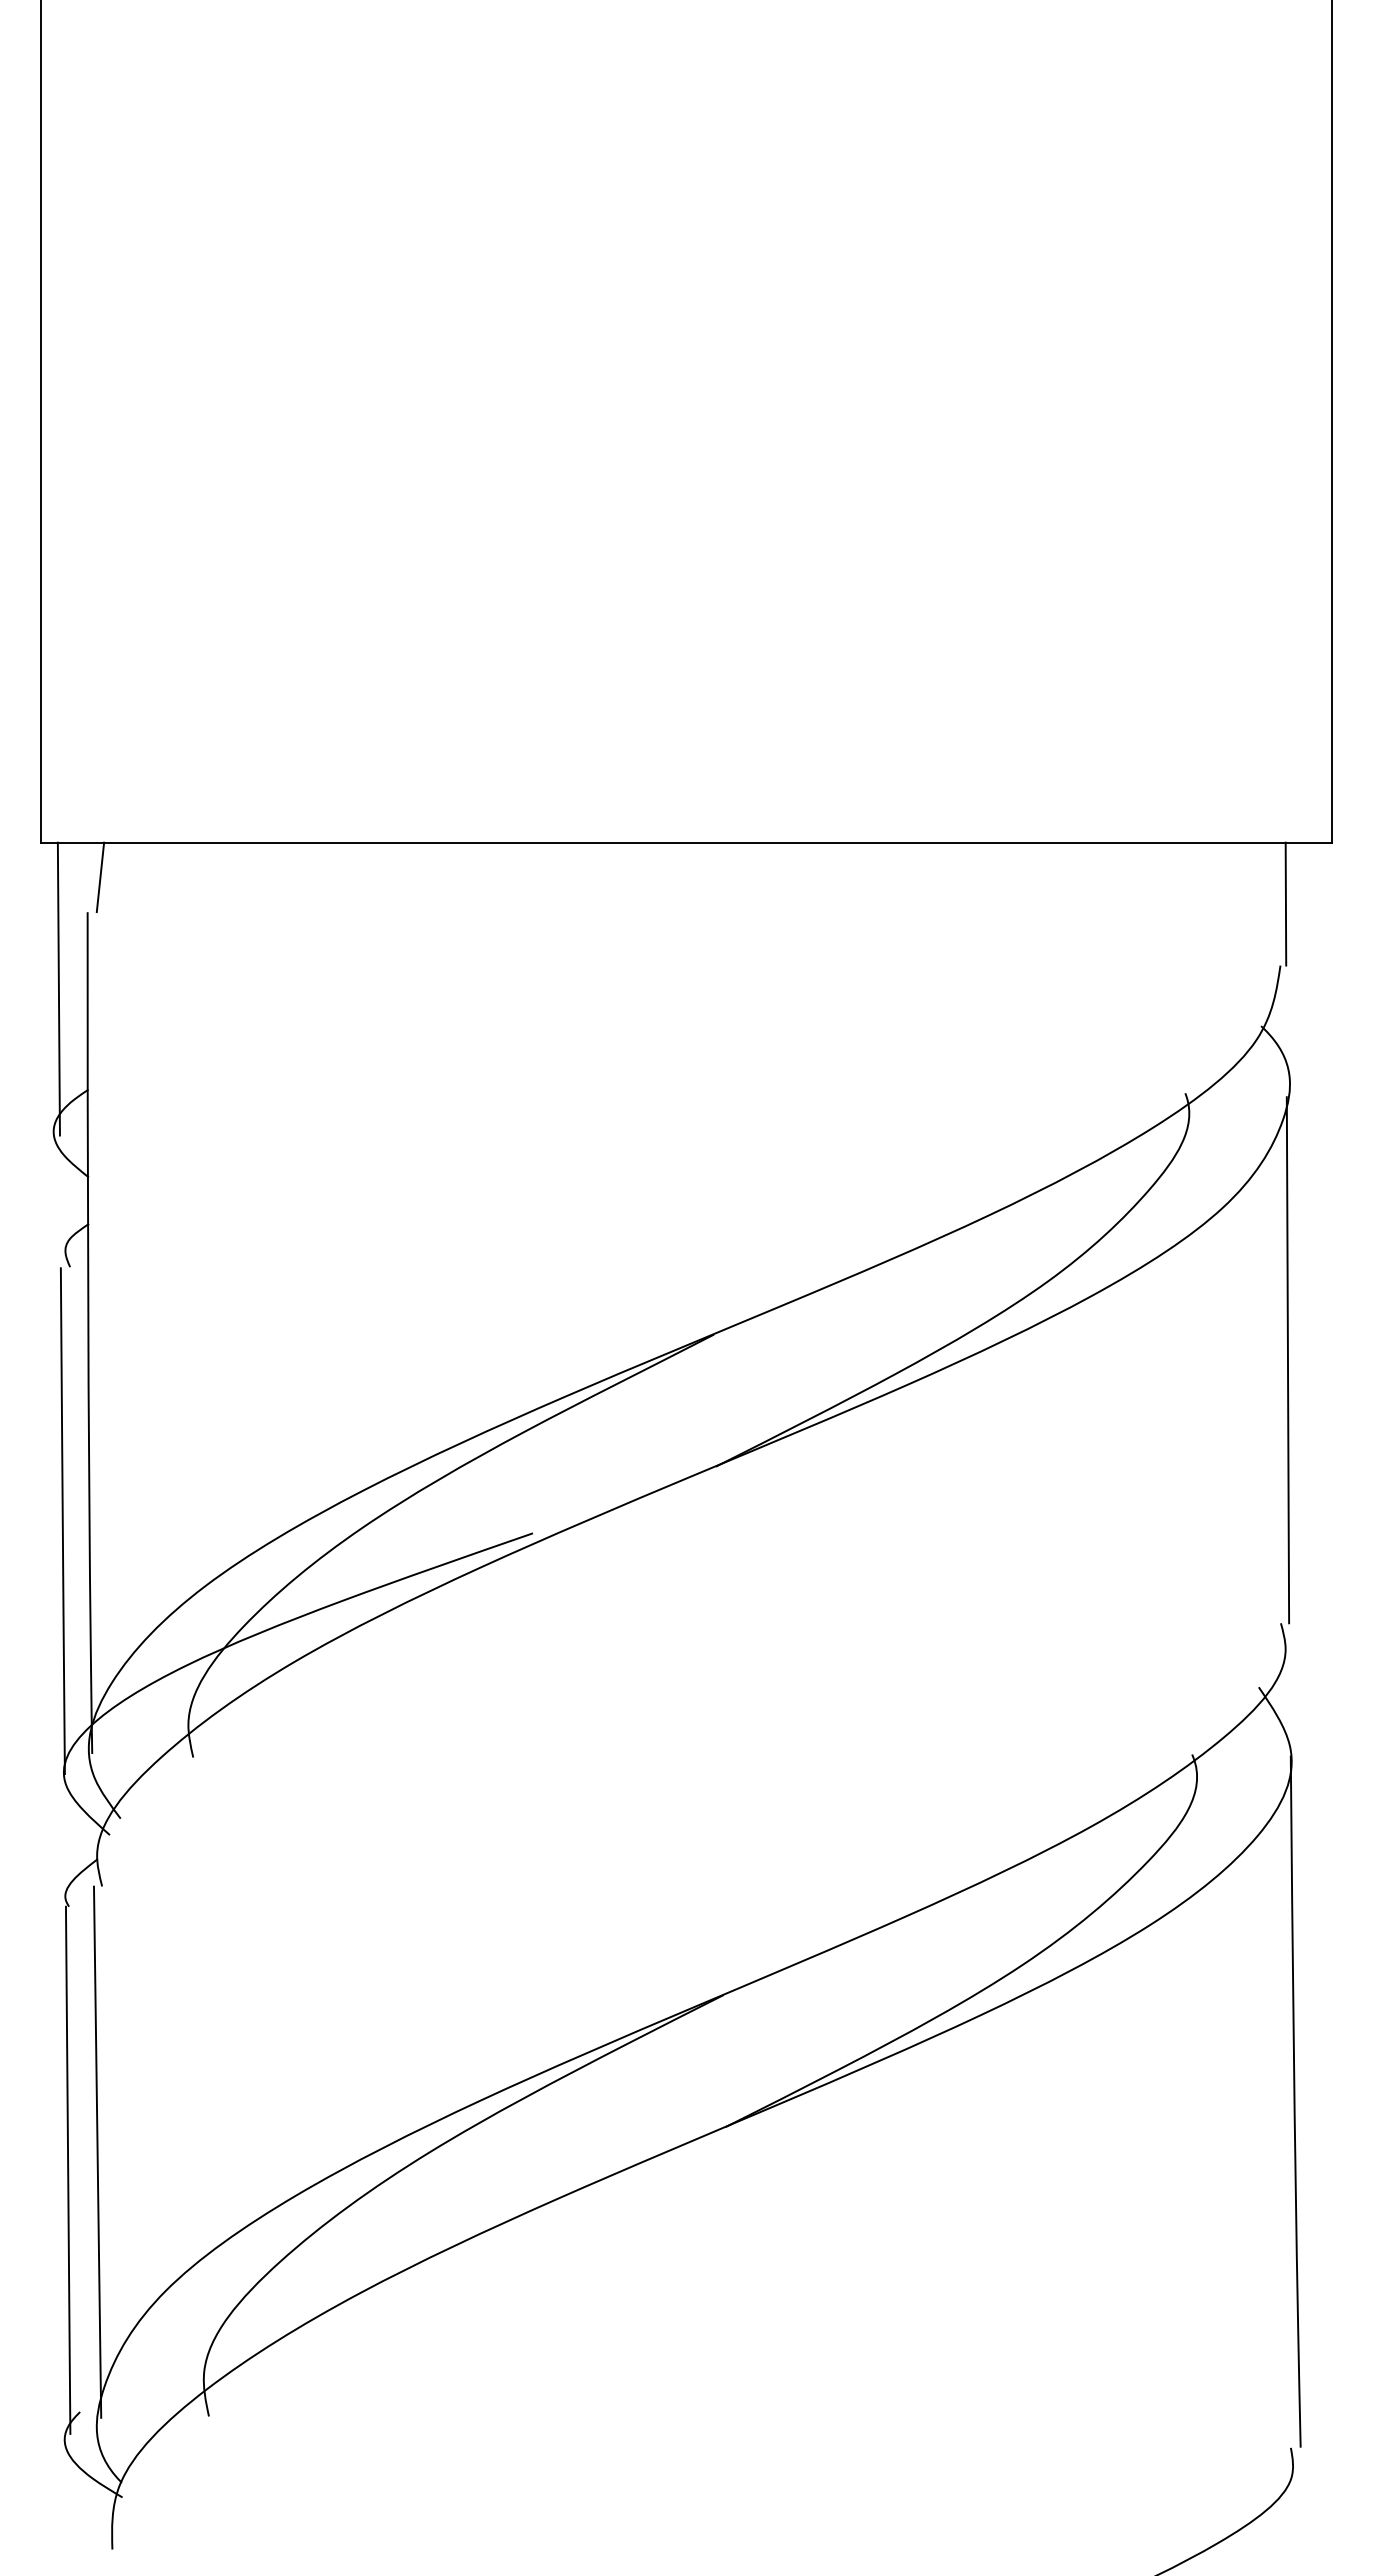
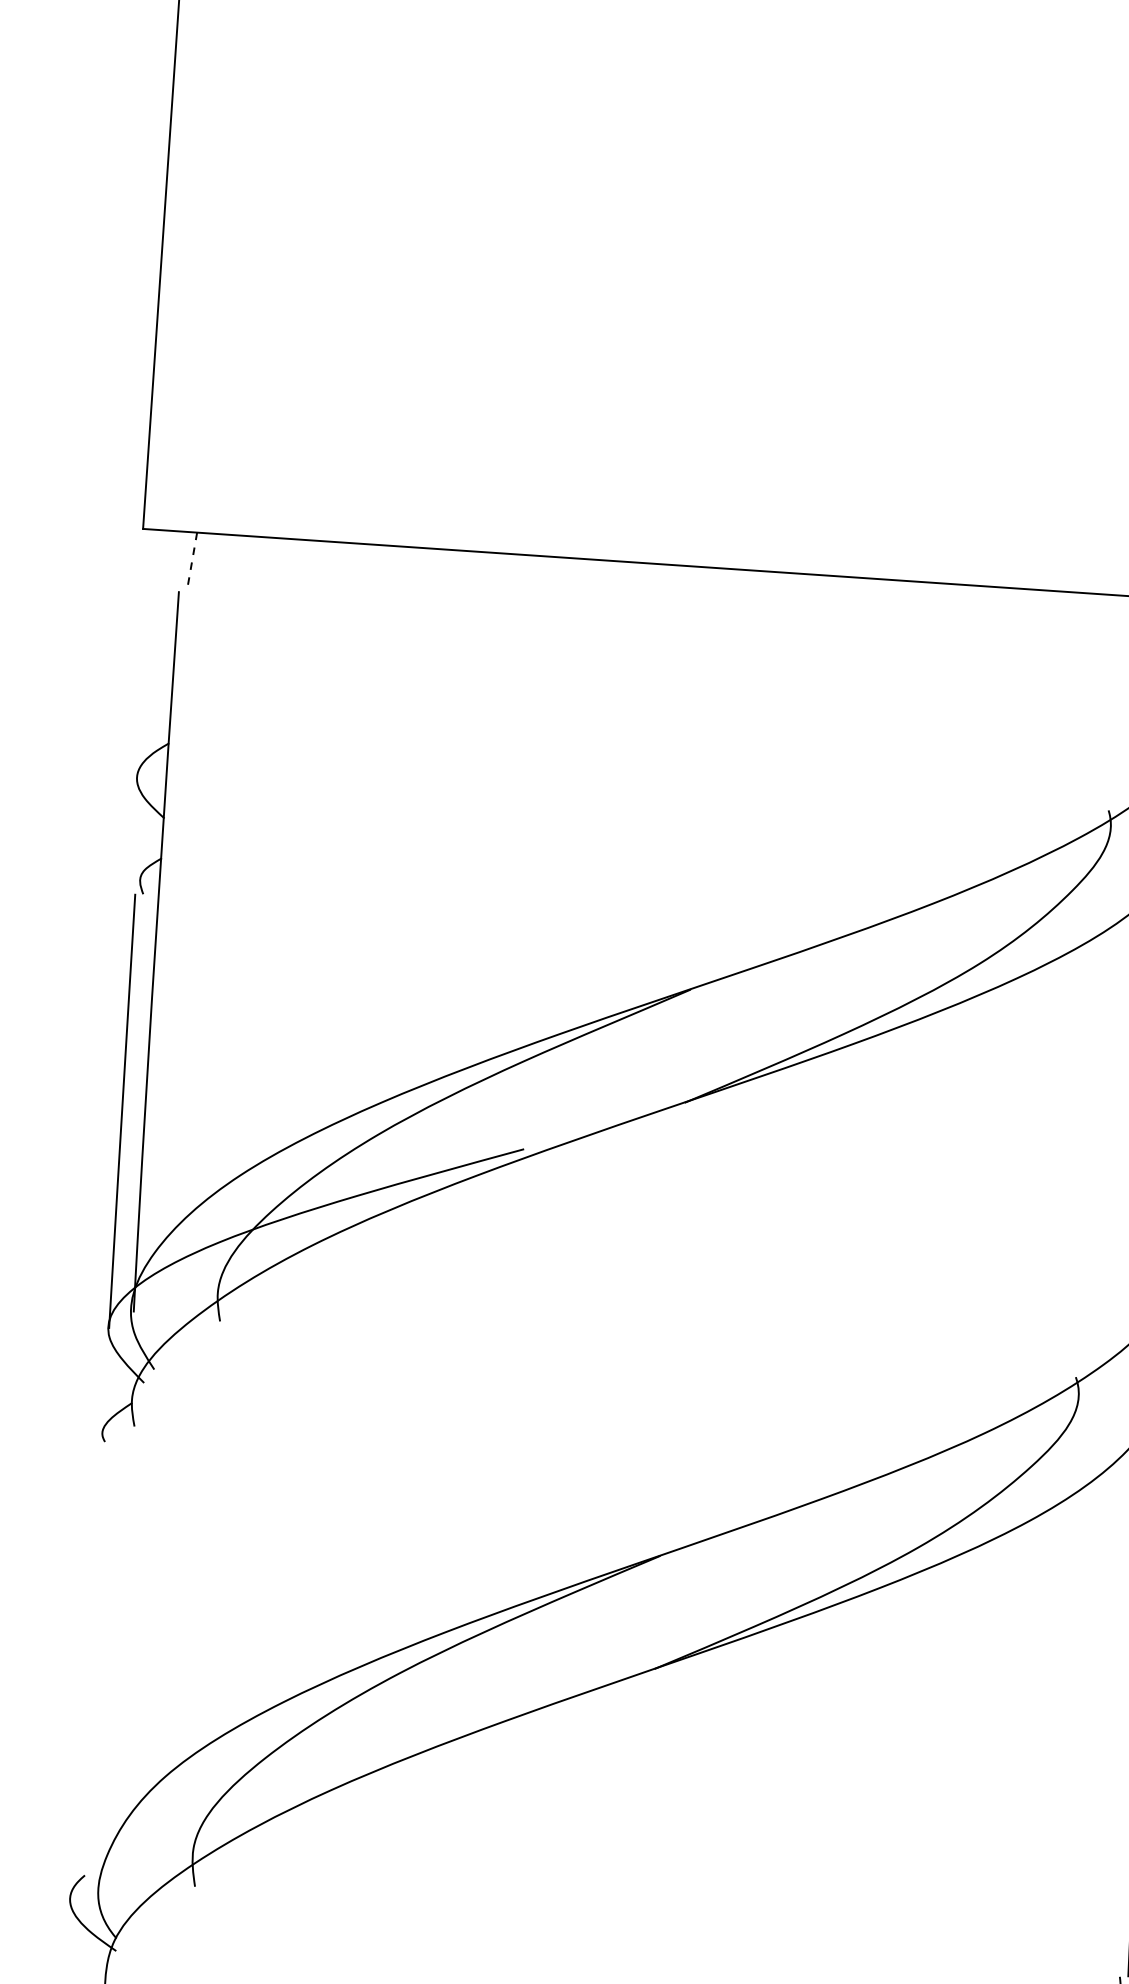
line: (100, 877) -> (192, 562), solid -> dashed
line: (58, 988) -> (149, 654), removed
line: (97, 2151) -> (115, 1653), removed
line: (67, 2169) -> (88, 1666), removed

